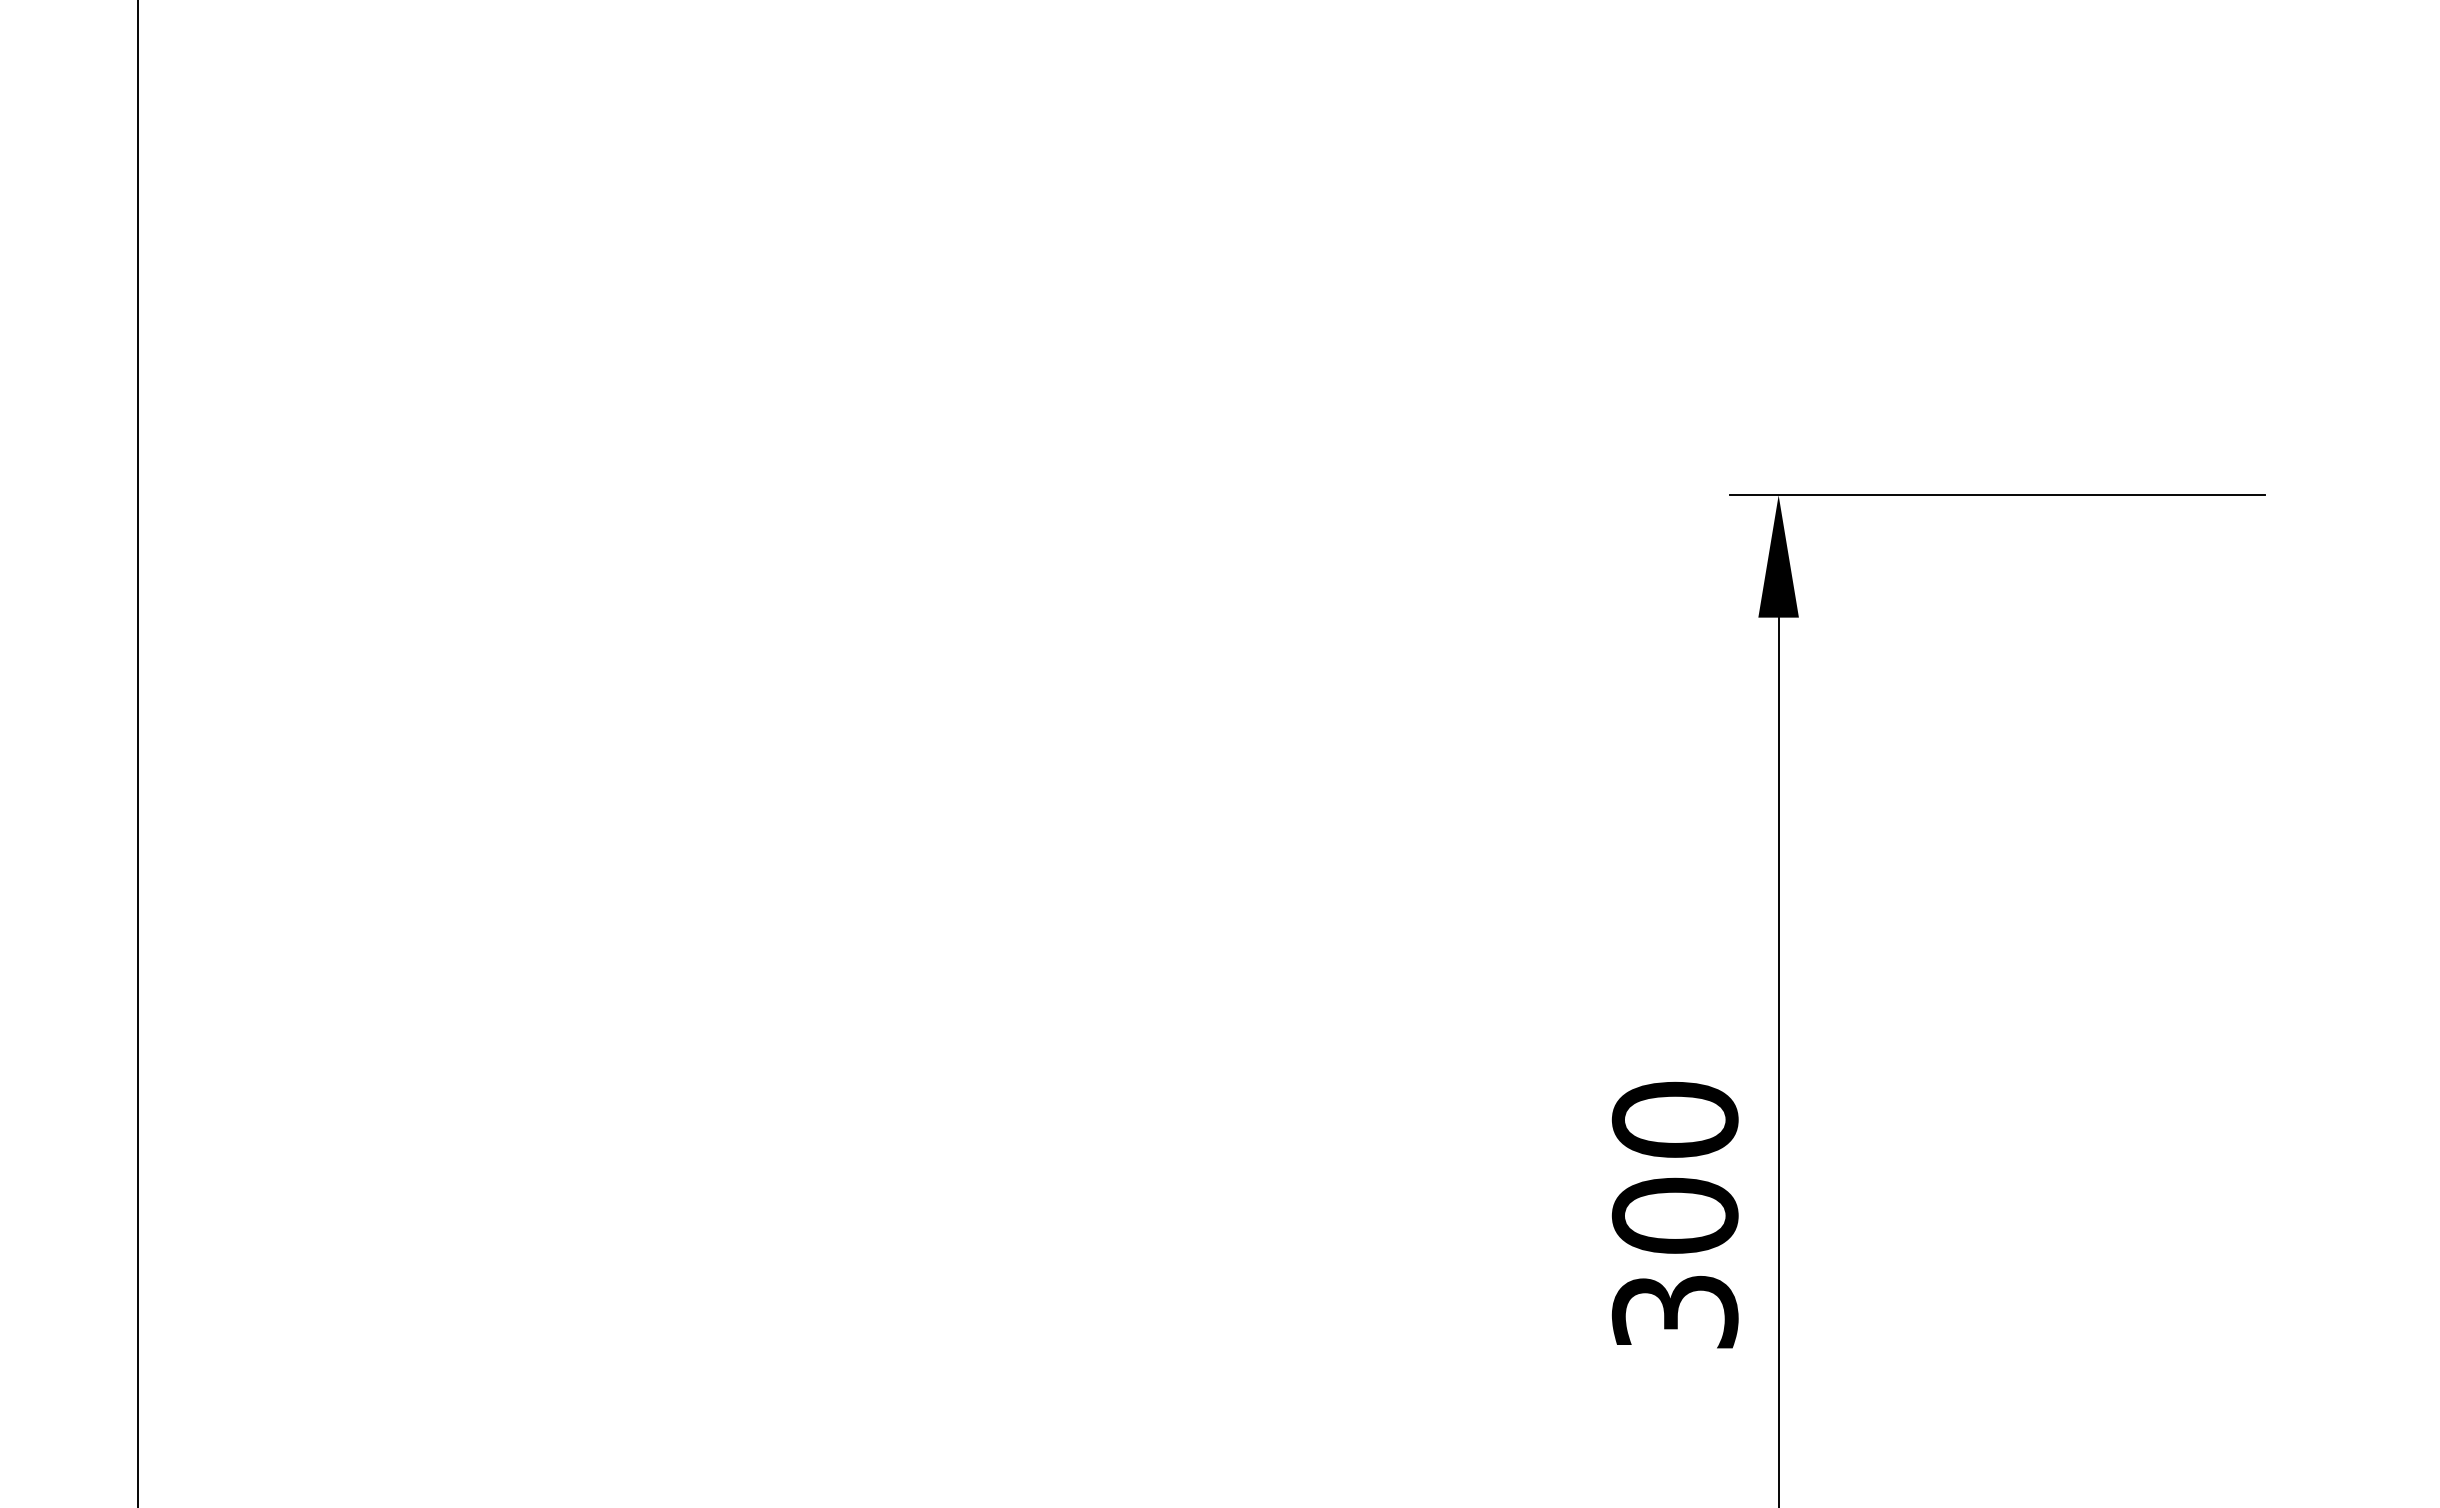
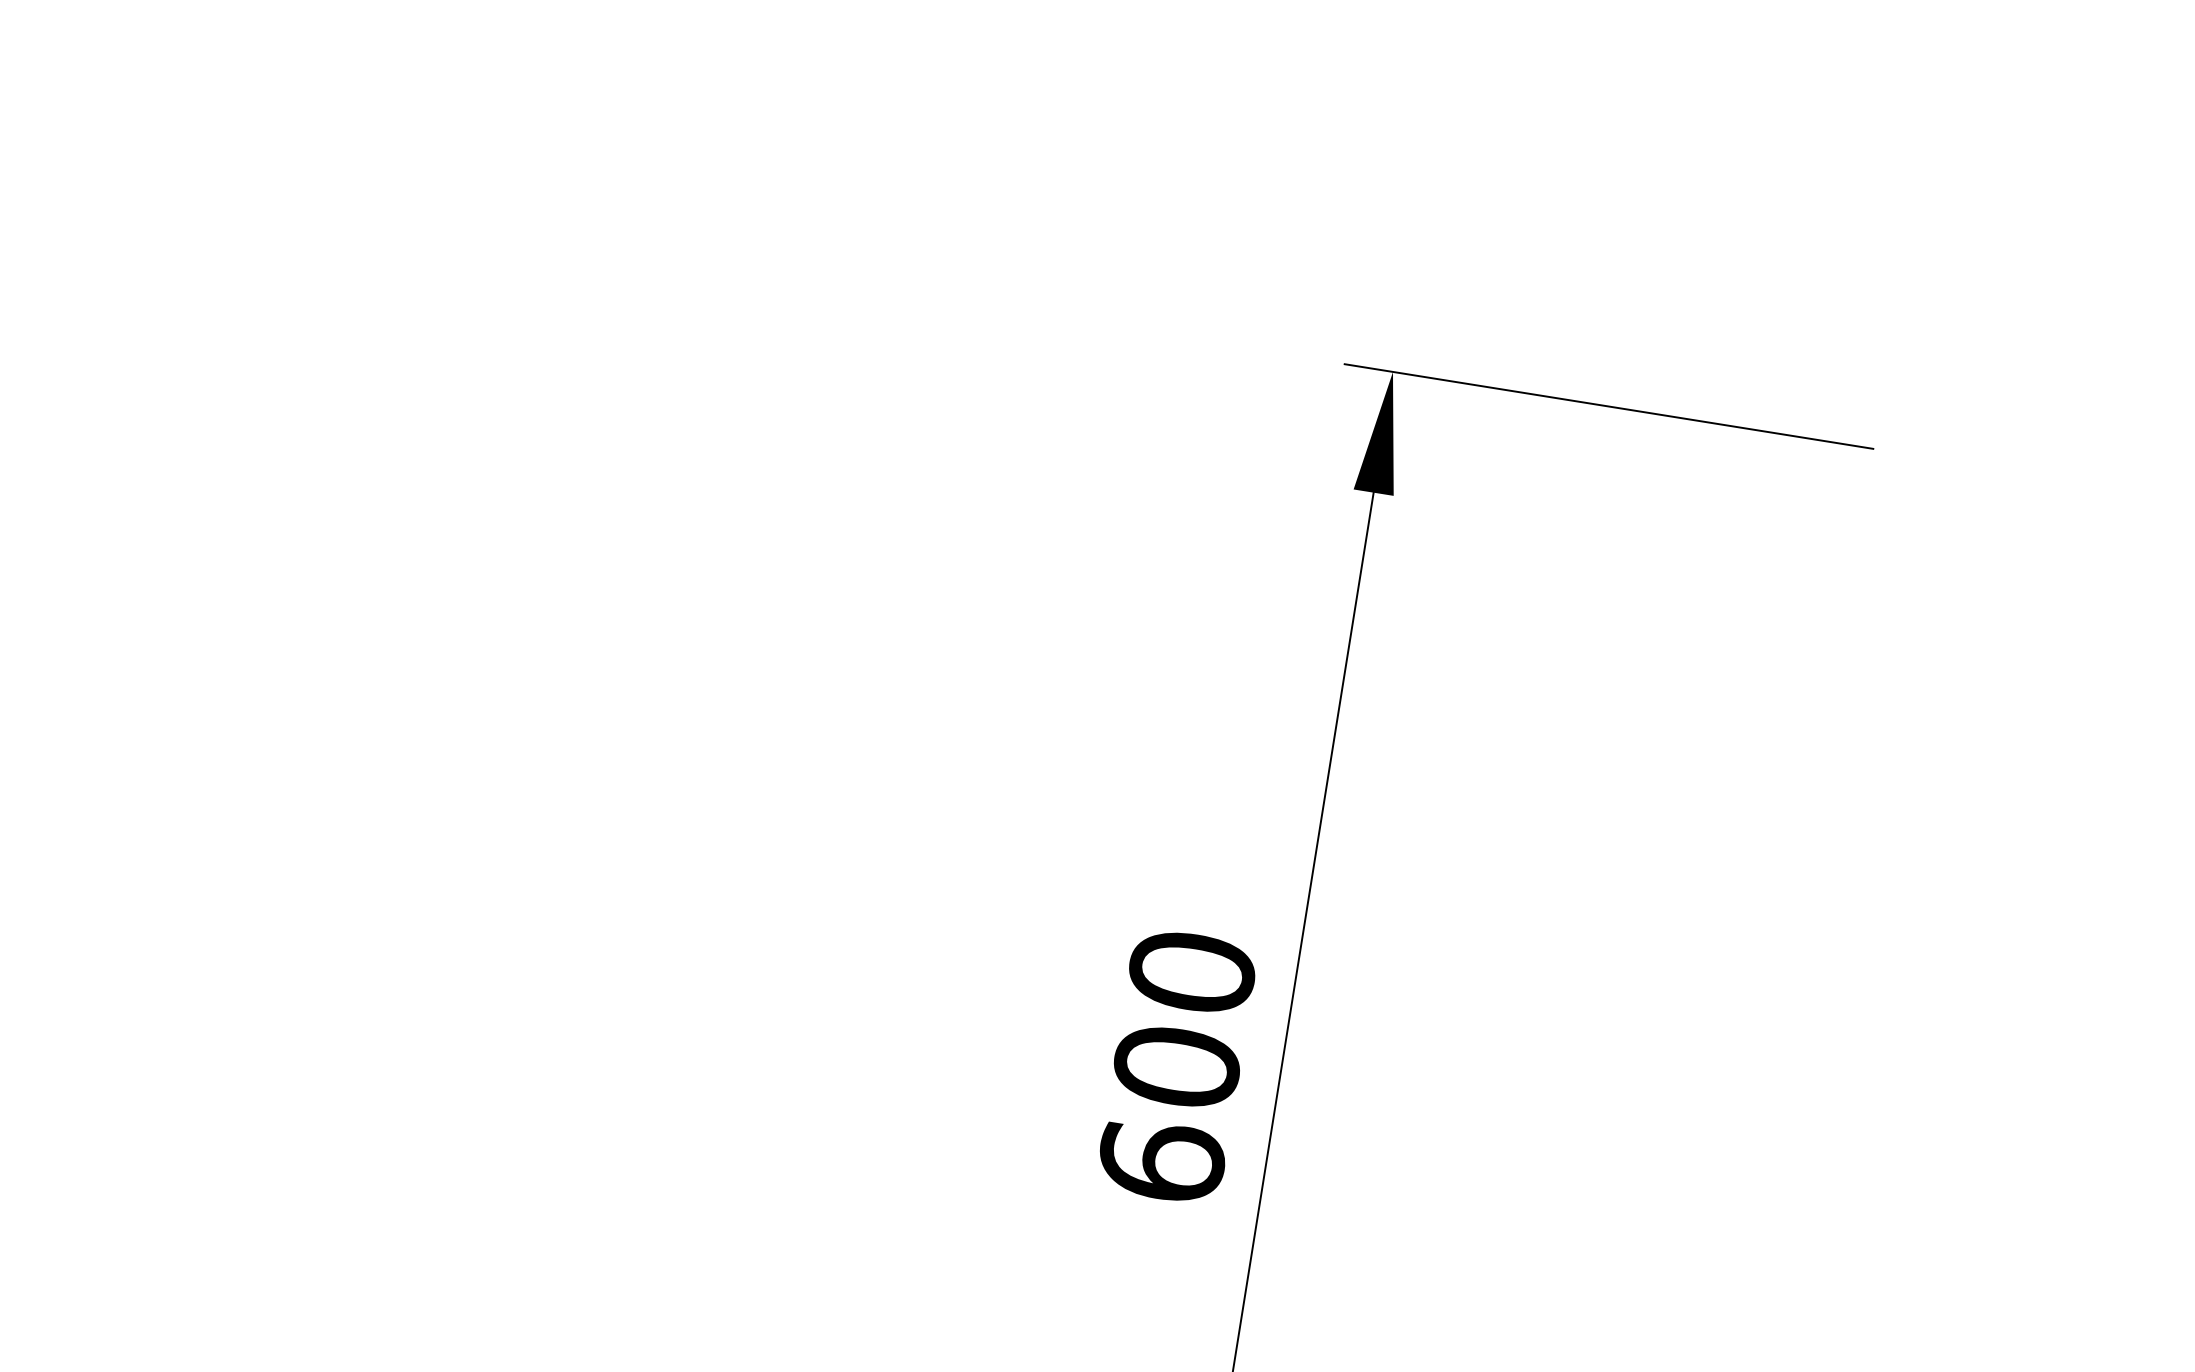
text: (1674, 1311) -> (1161, 1161), 300 -> 600

